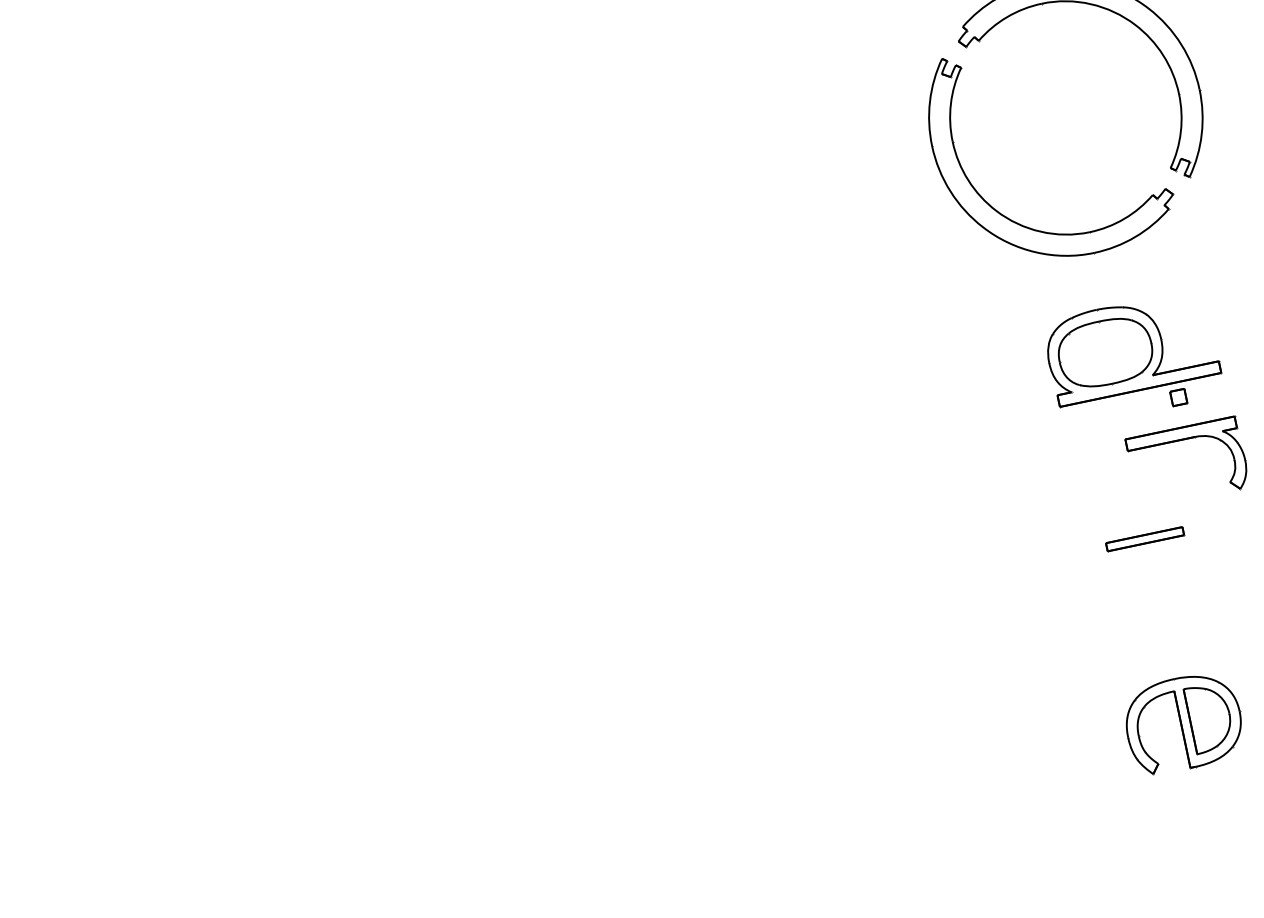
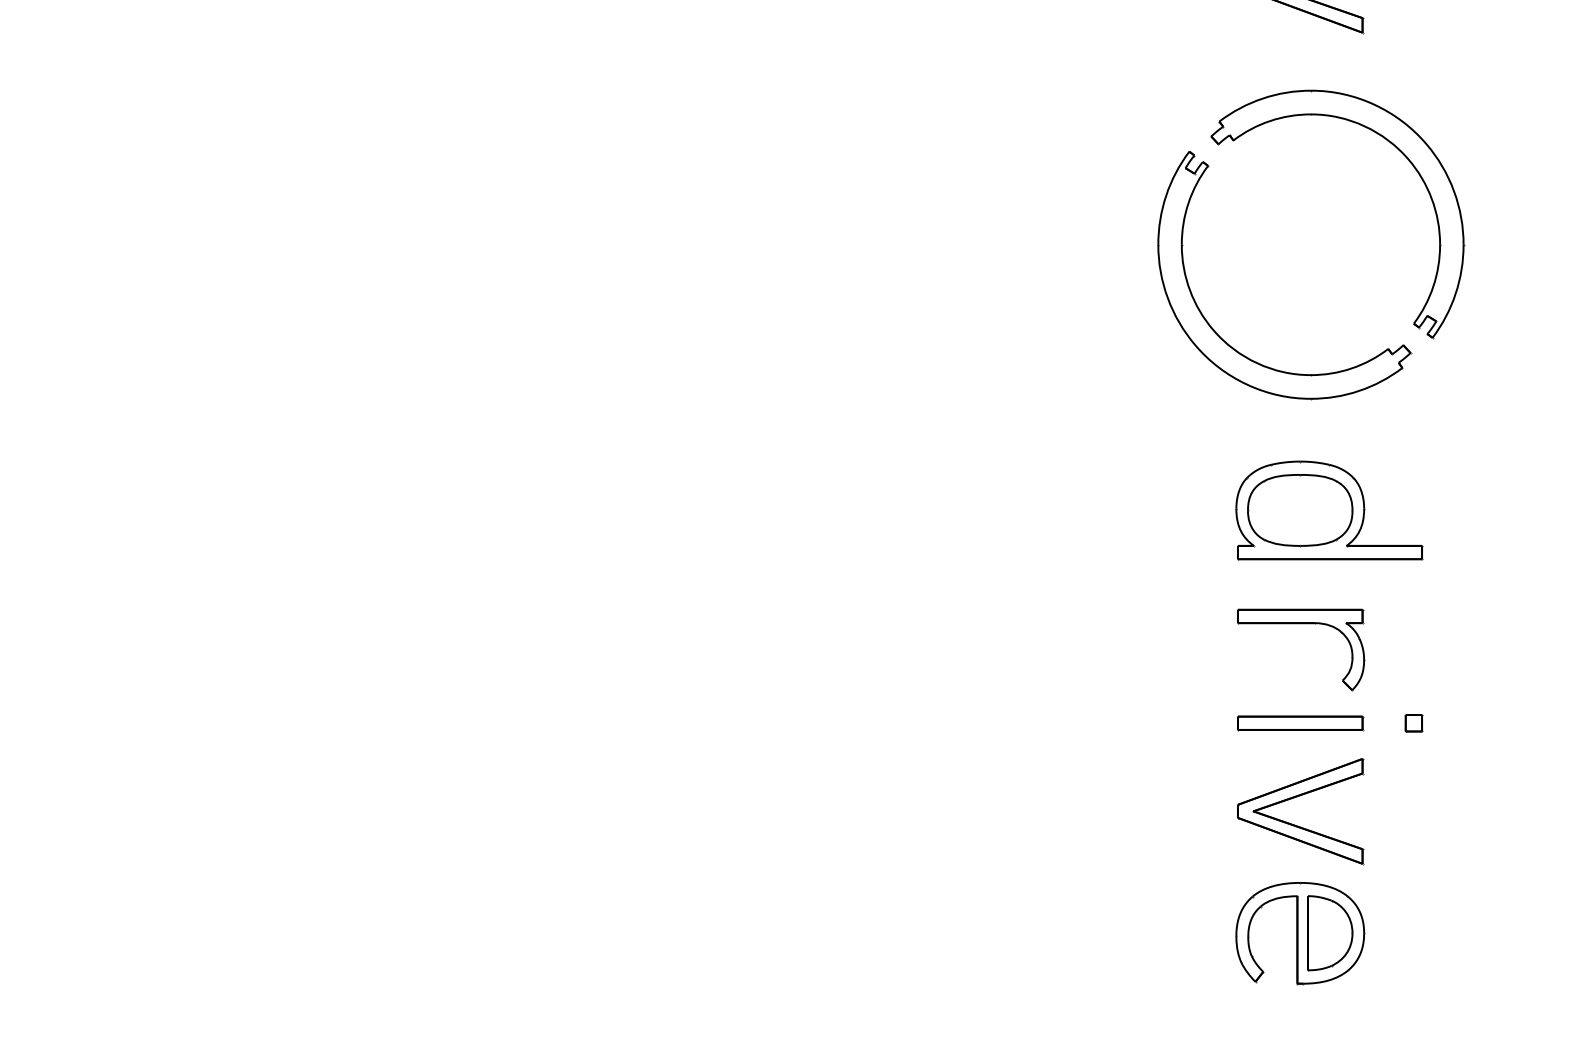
part: (1178, 397) -> (1413, 723), moved
part: (1183, 440) -> (1301, 624), moved
part: (1145, 539) -> (1300, 723), size x1.43
part: (1159, 628) -> (1295, 824), added

